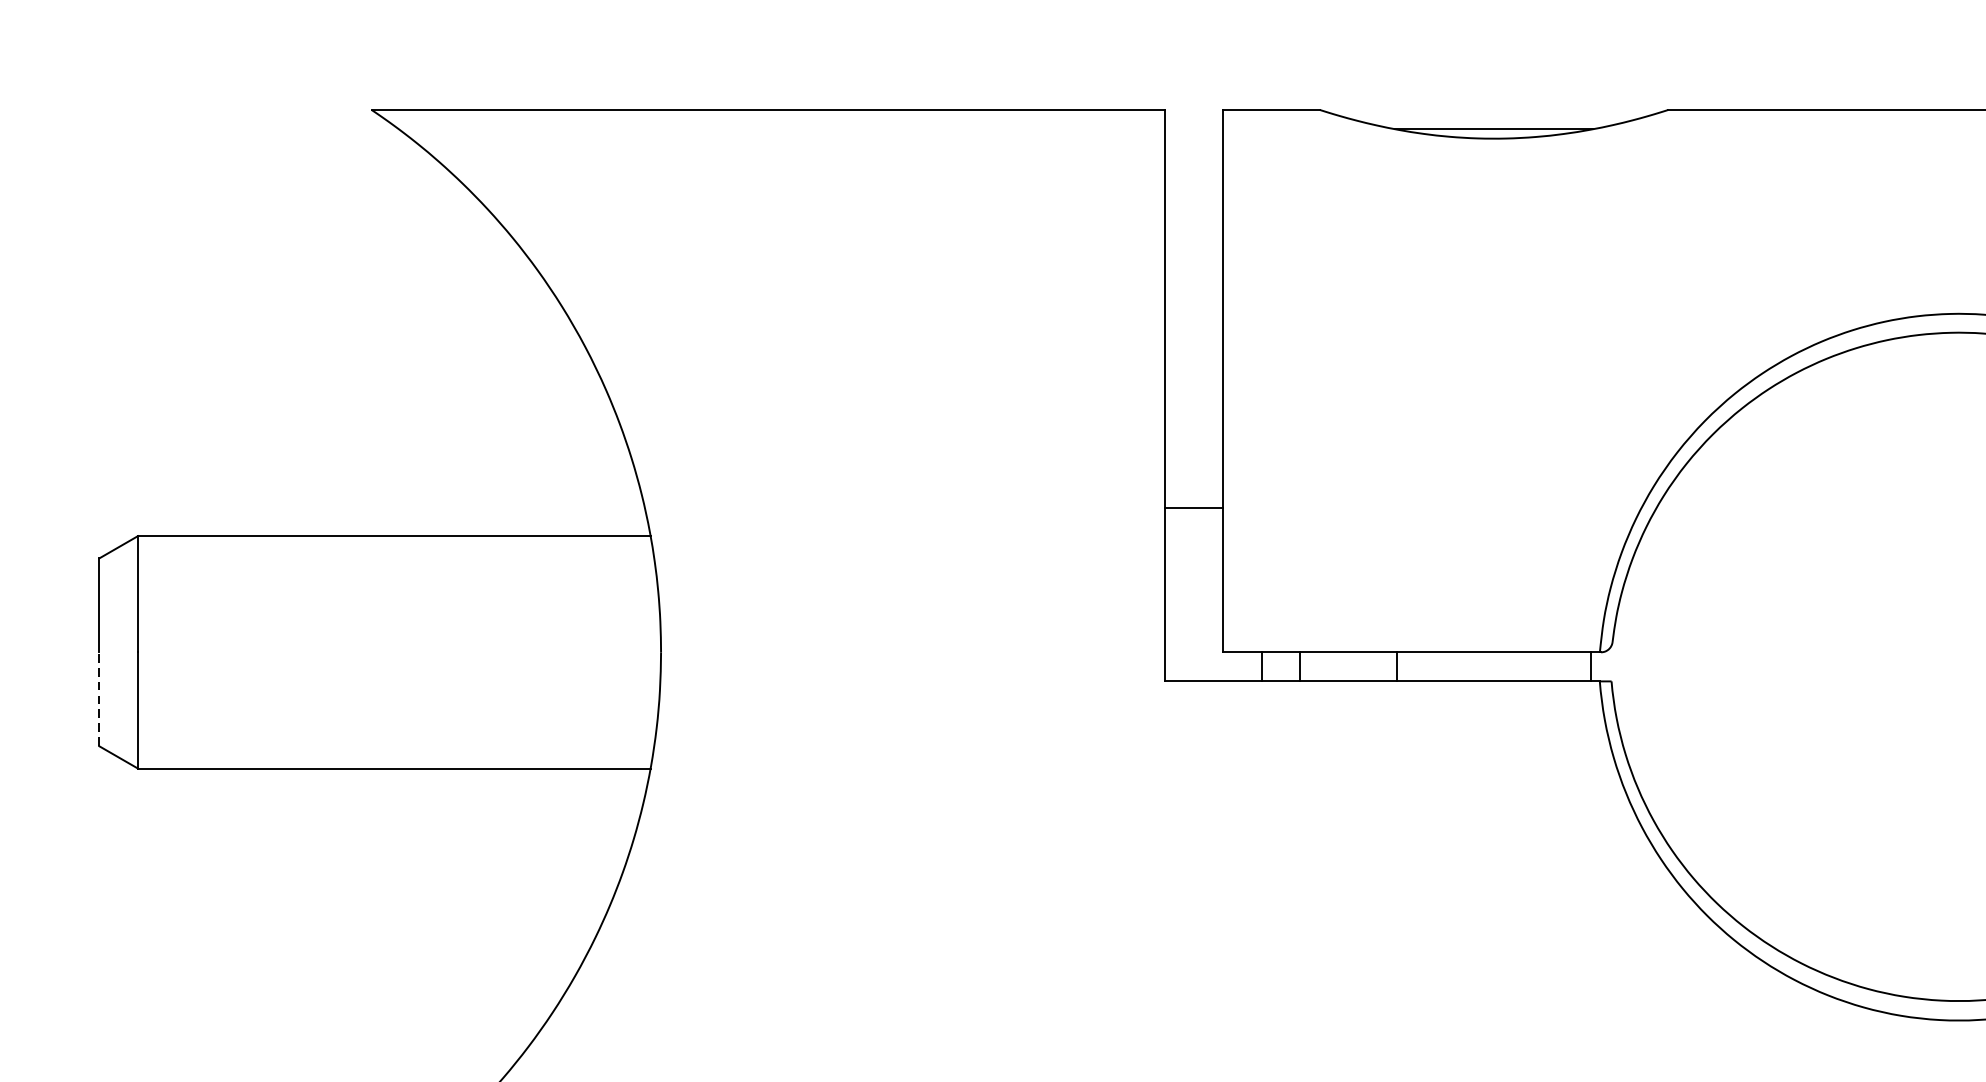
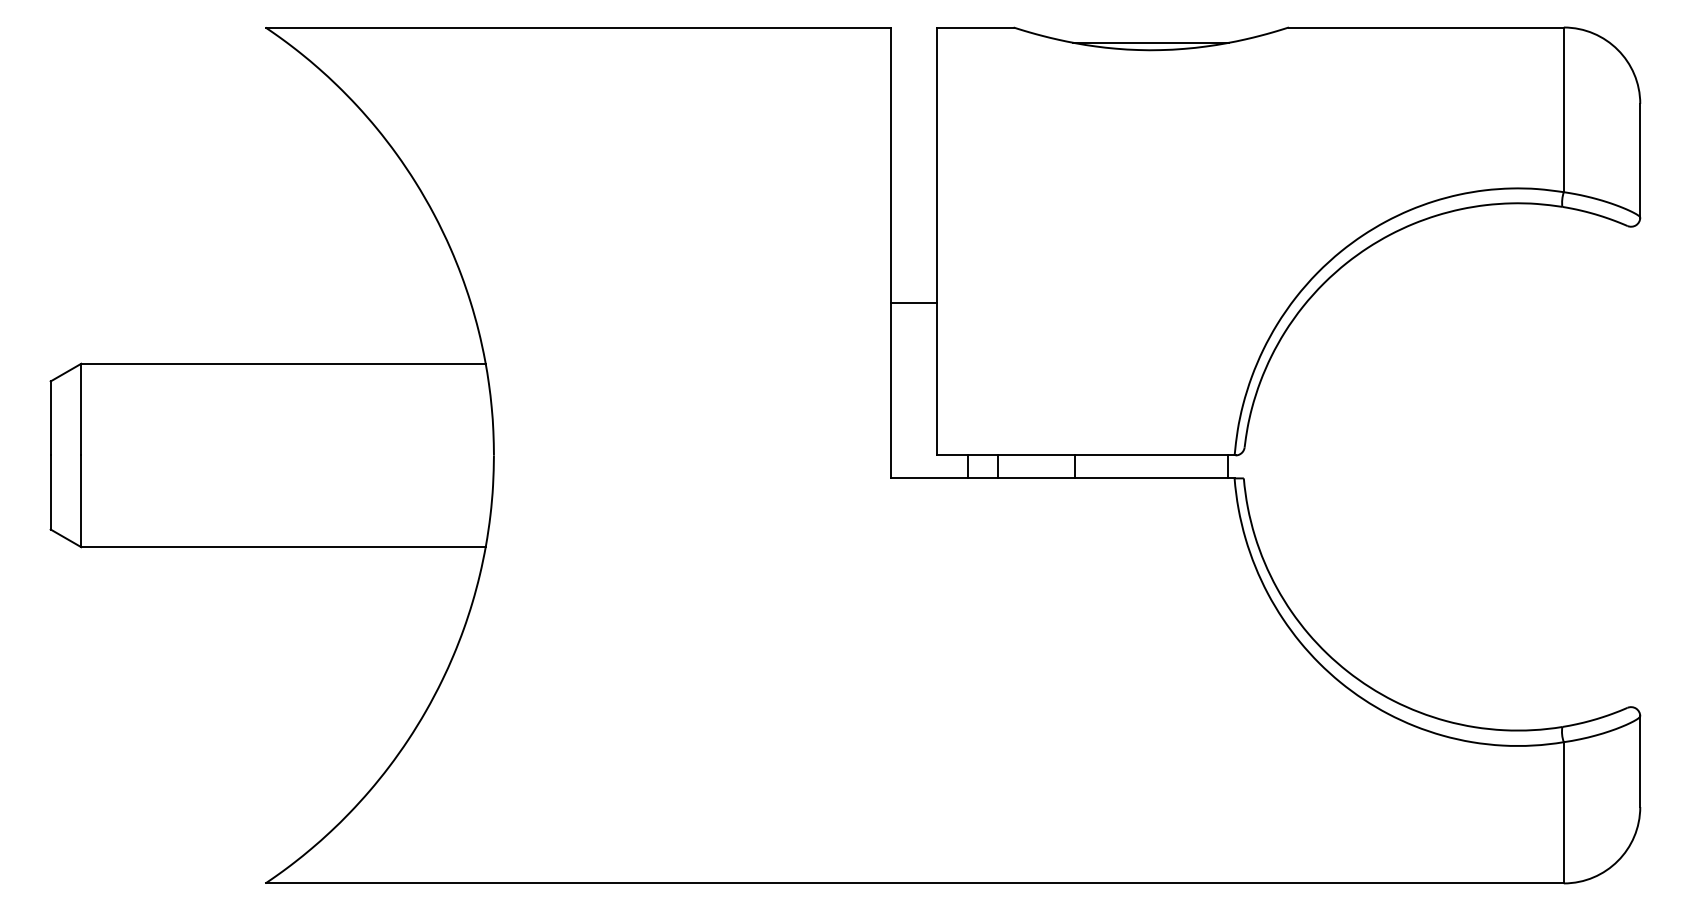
line: (1194, 507) -> (914, 302), moved
line: (98, 699) -> (50, 492), dashed -> solid

